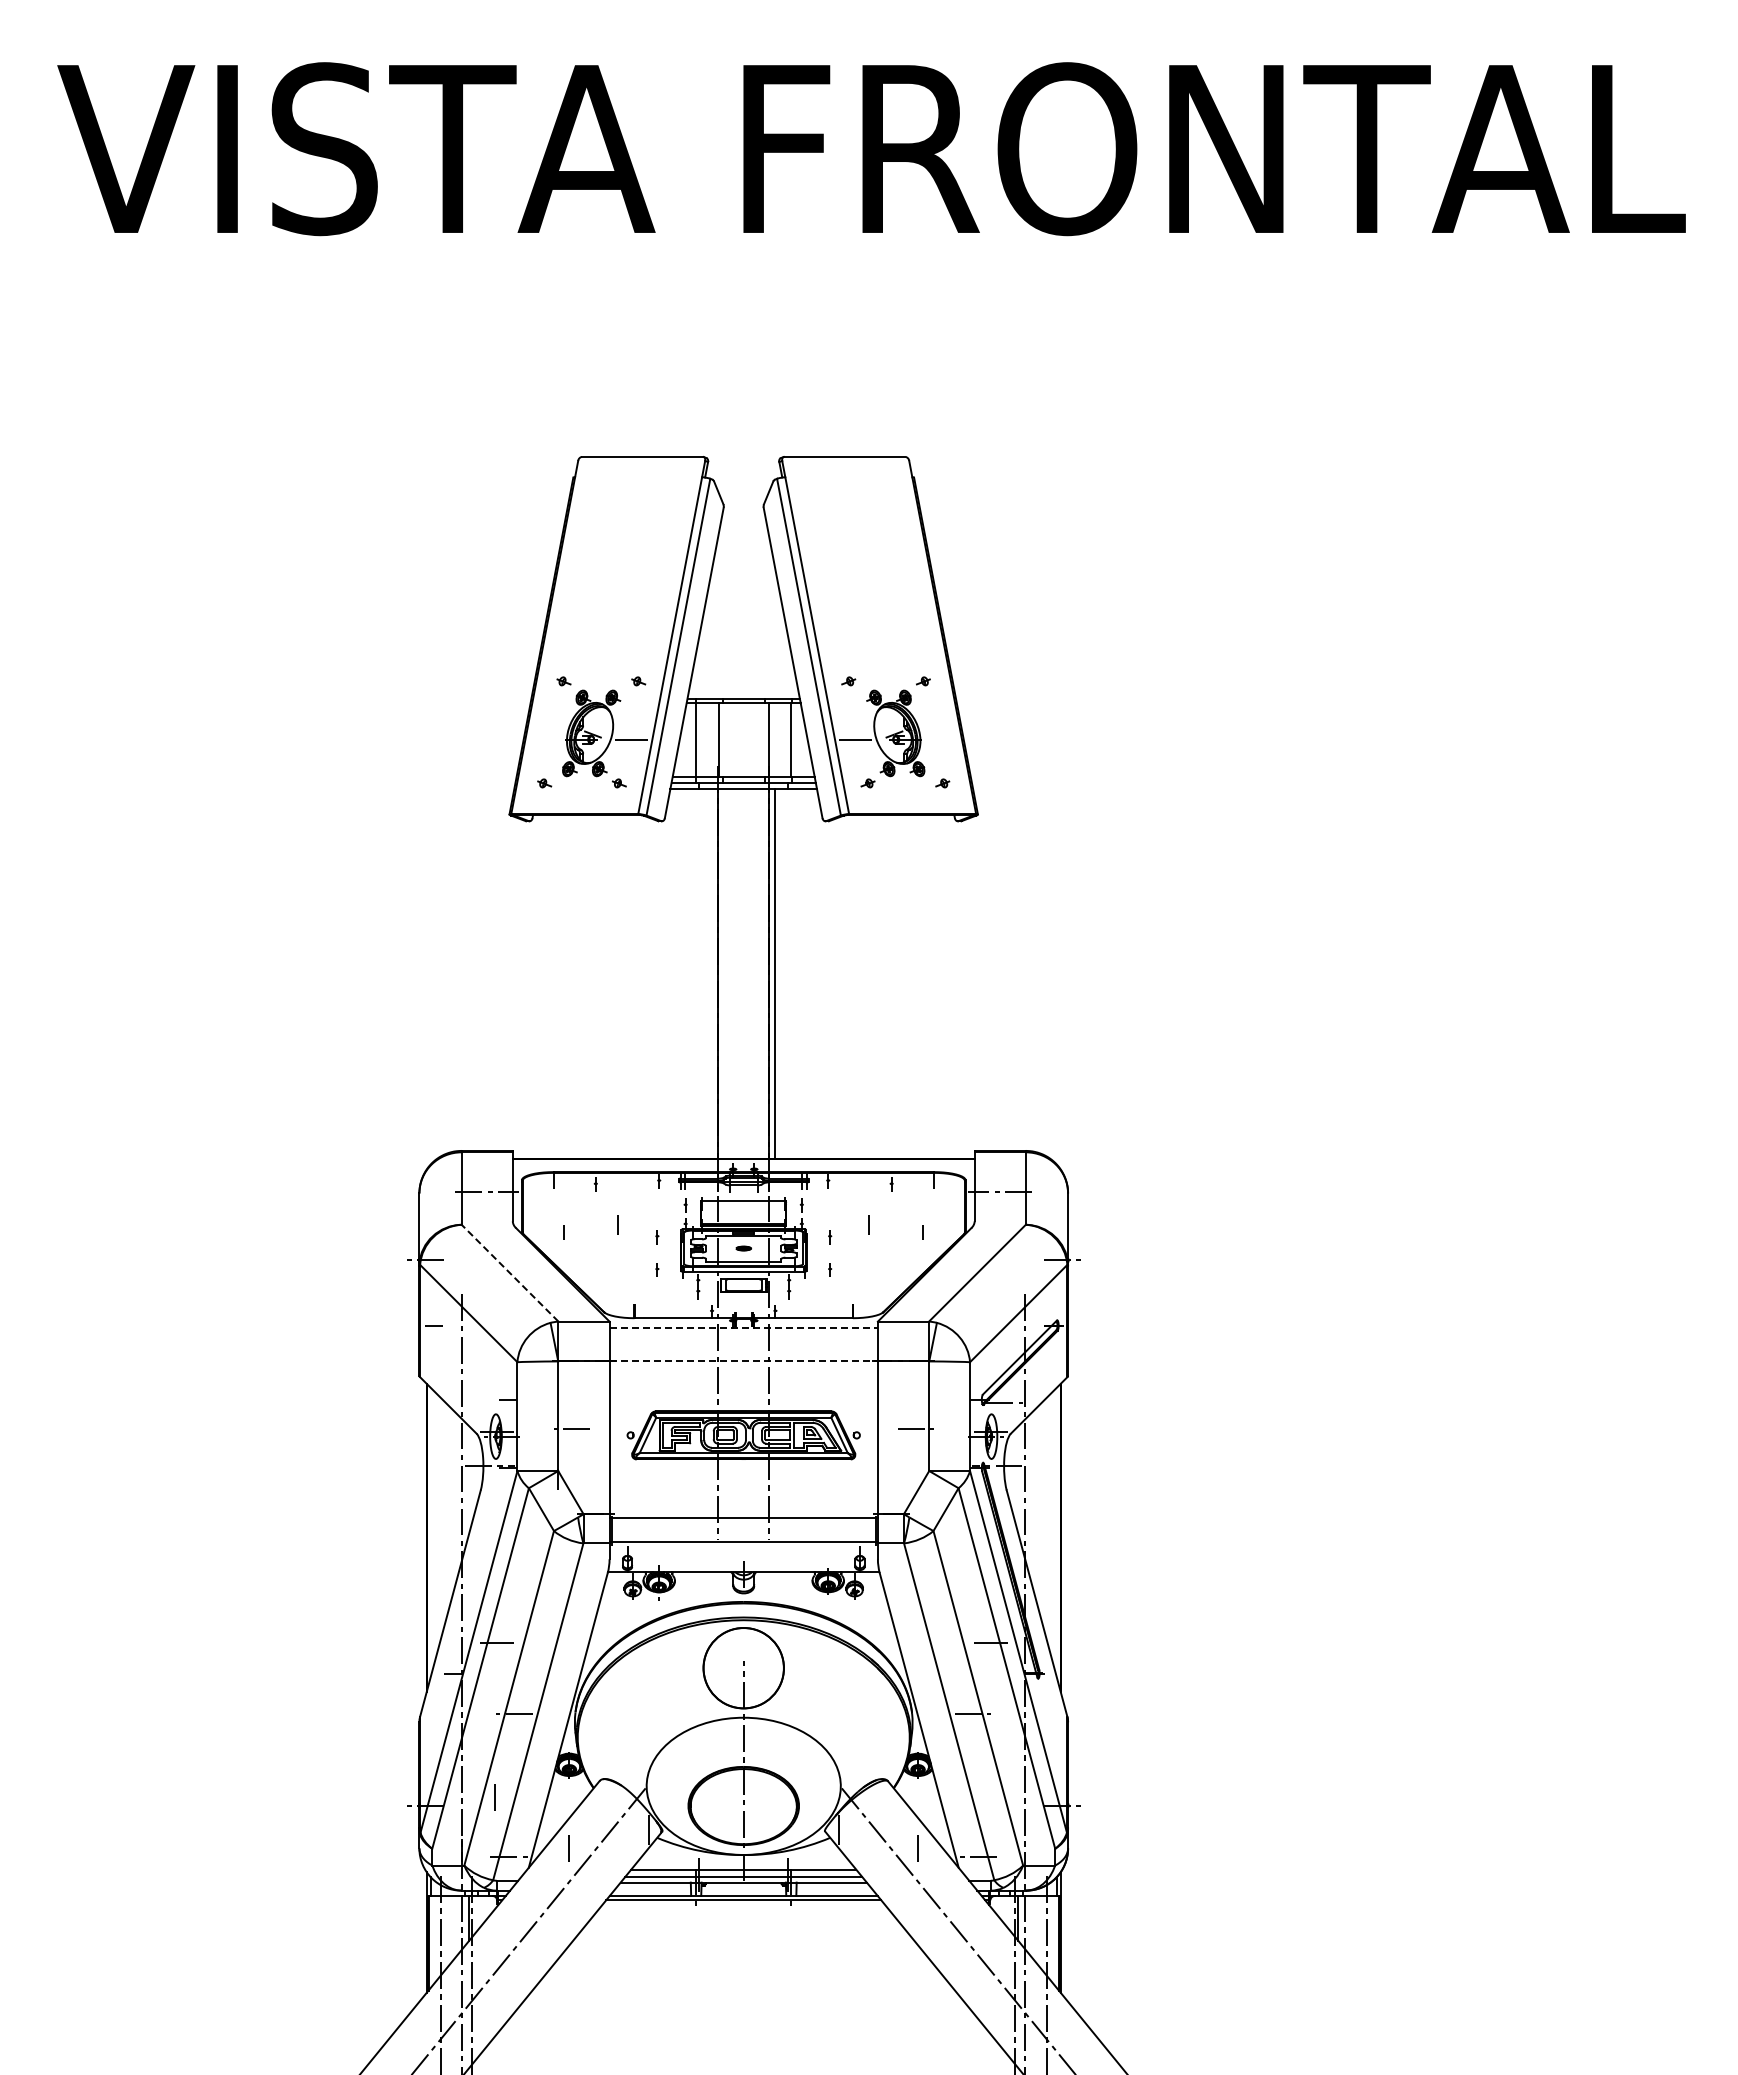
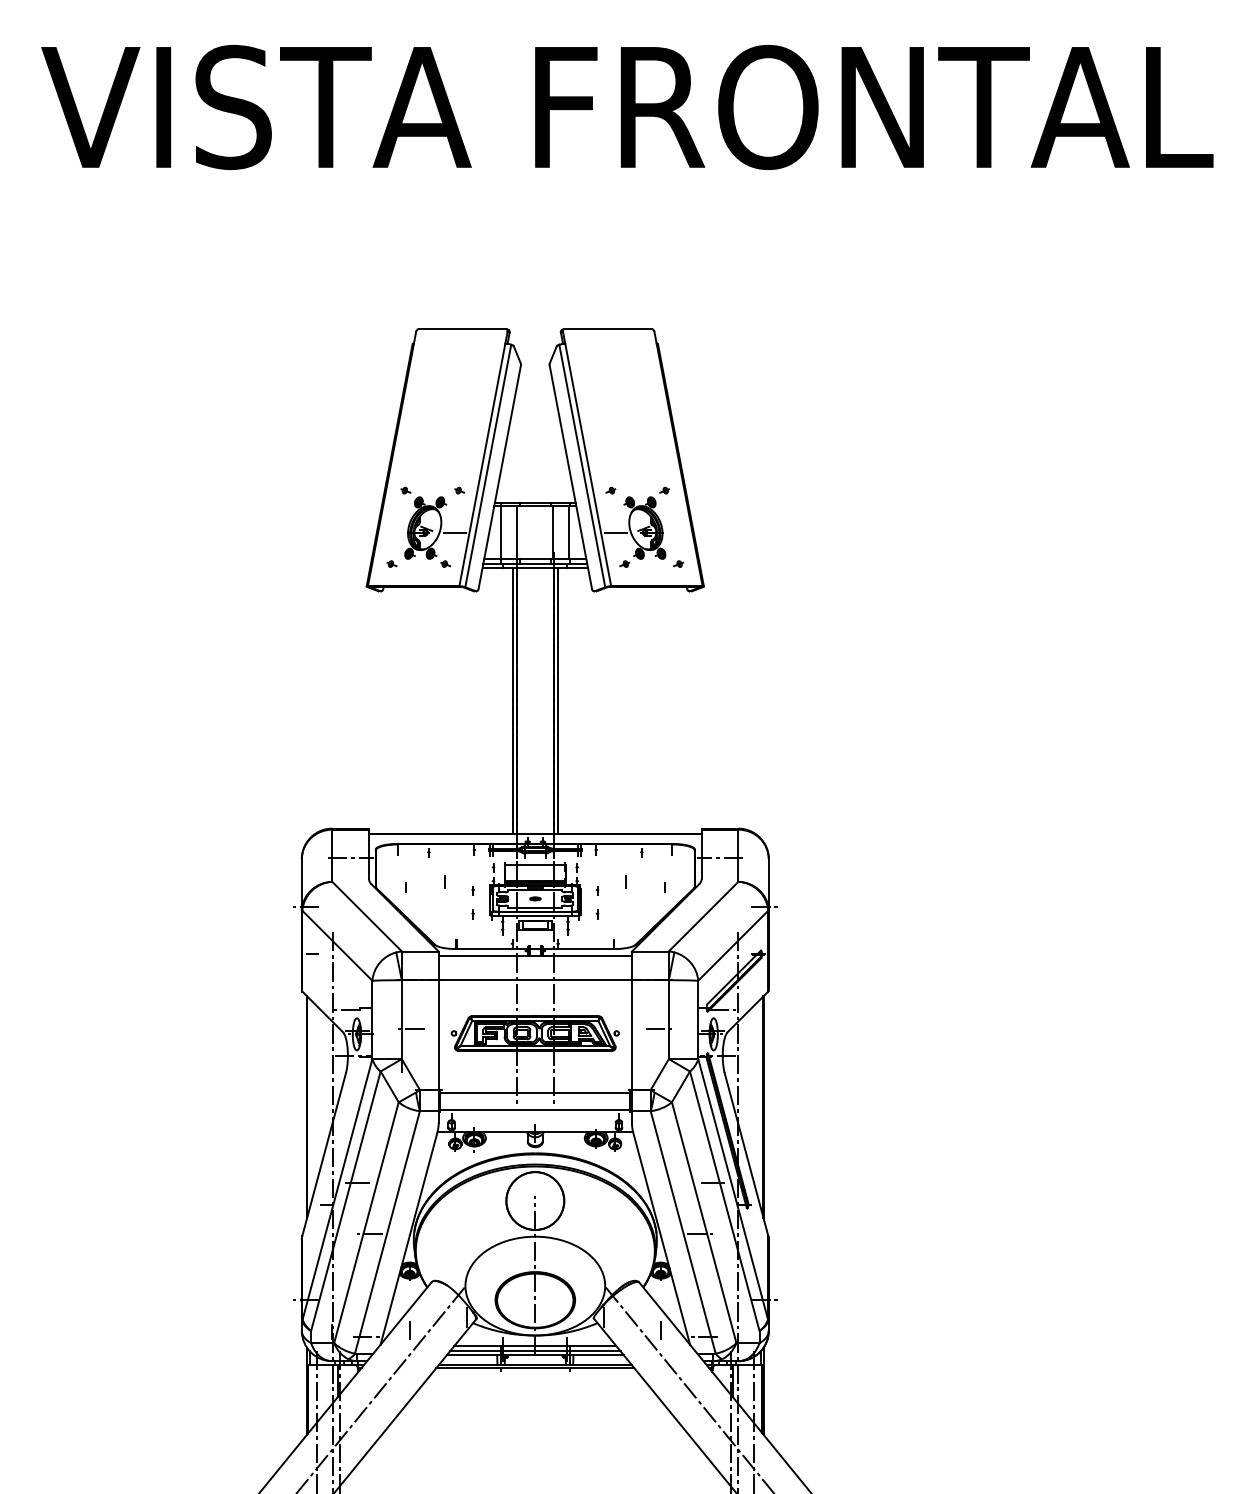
line: (712, 973) -> (512, 700), added
line: (509, 1272) -> (366, 916), dashed -> solid
line: (744, 1328) -> (535, 956), dashed -> solid
line: (744, 1361) -> (535, 980), dashed -> solid
line: (482, 1403) -> (347, 1010), added
line: (494, 1797) -> (355, 1294), removed

